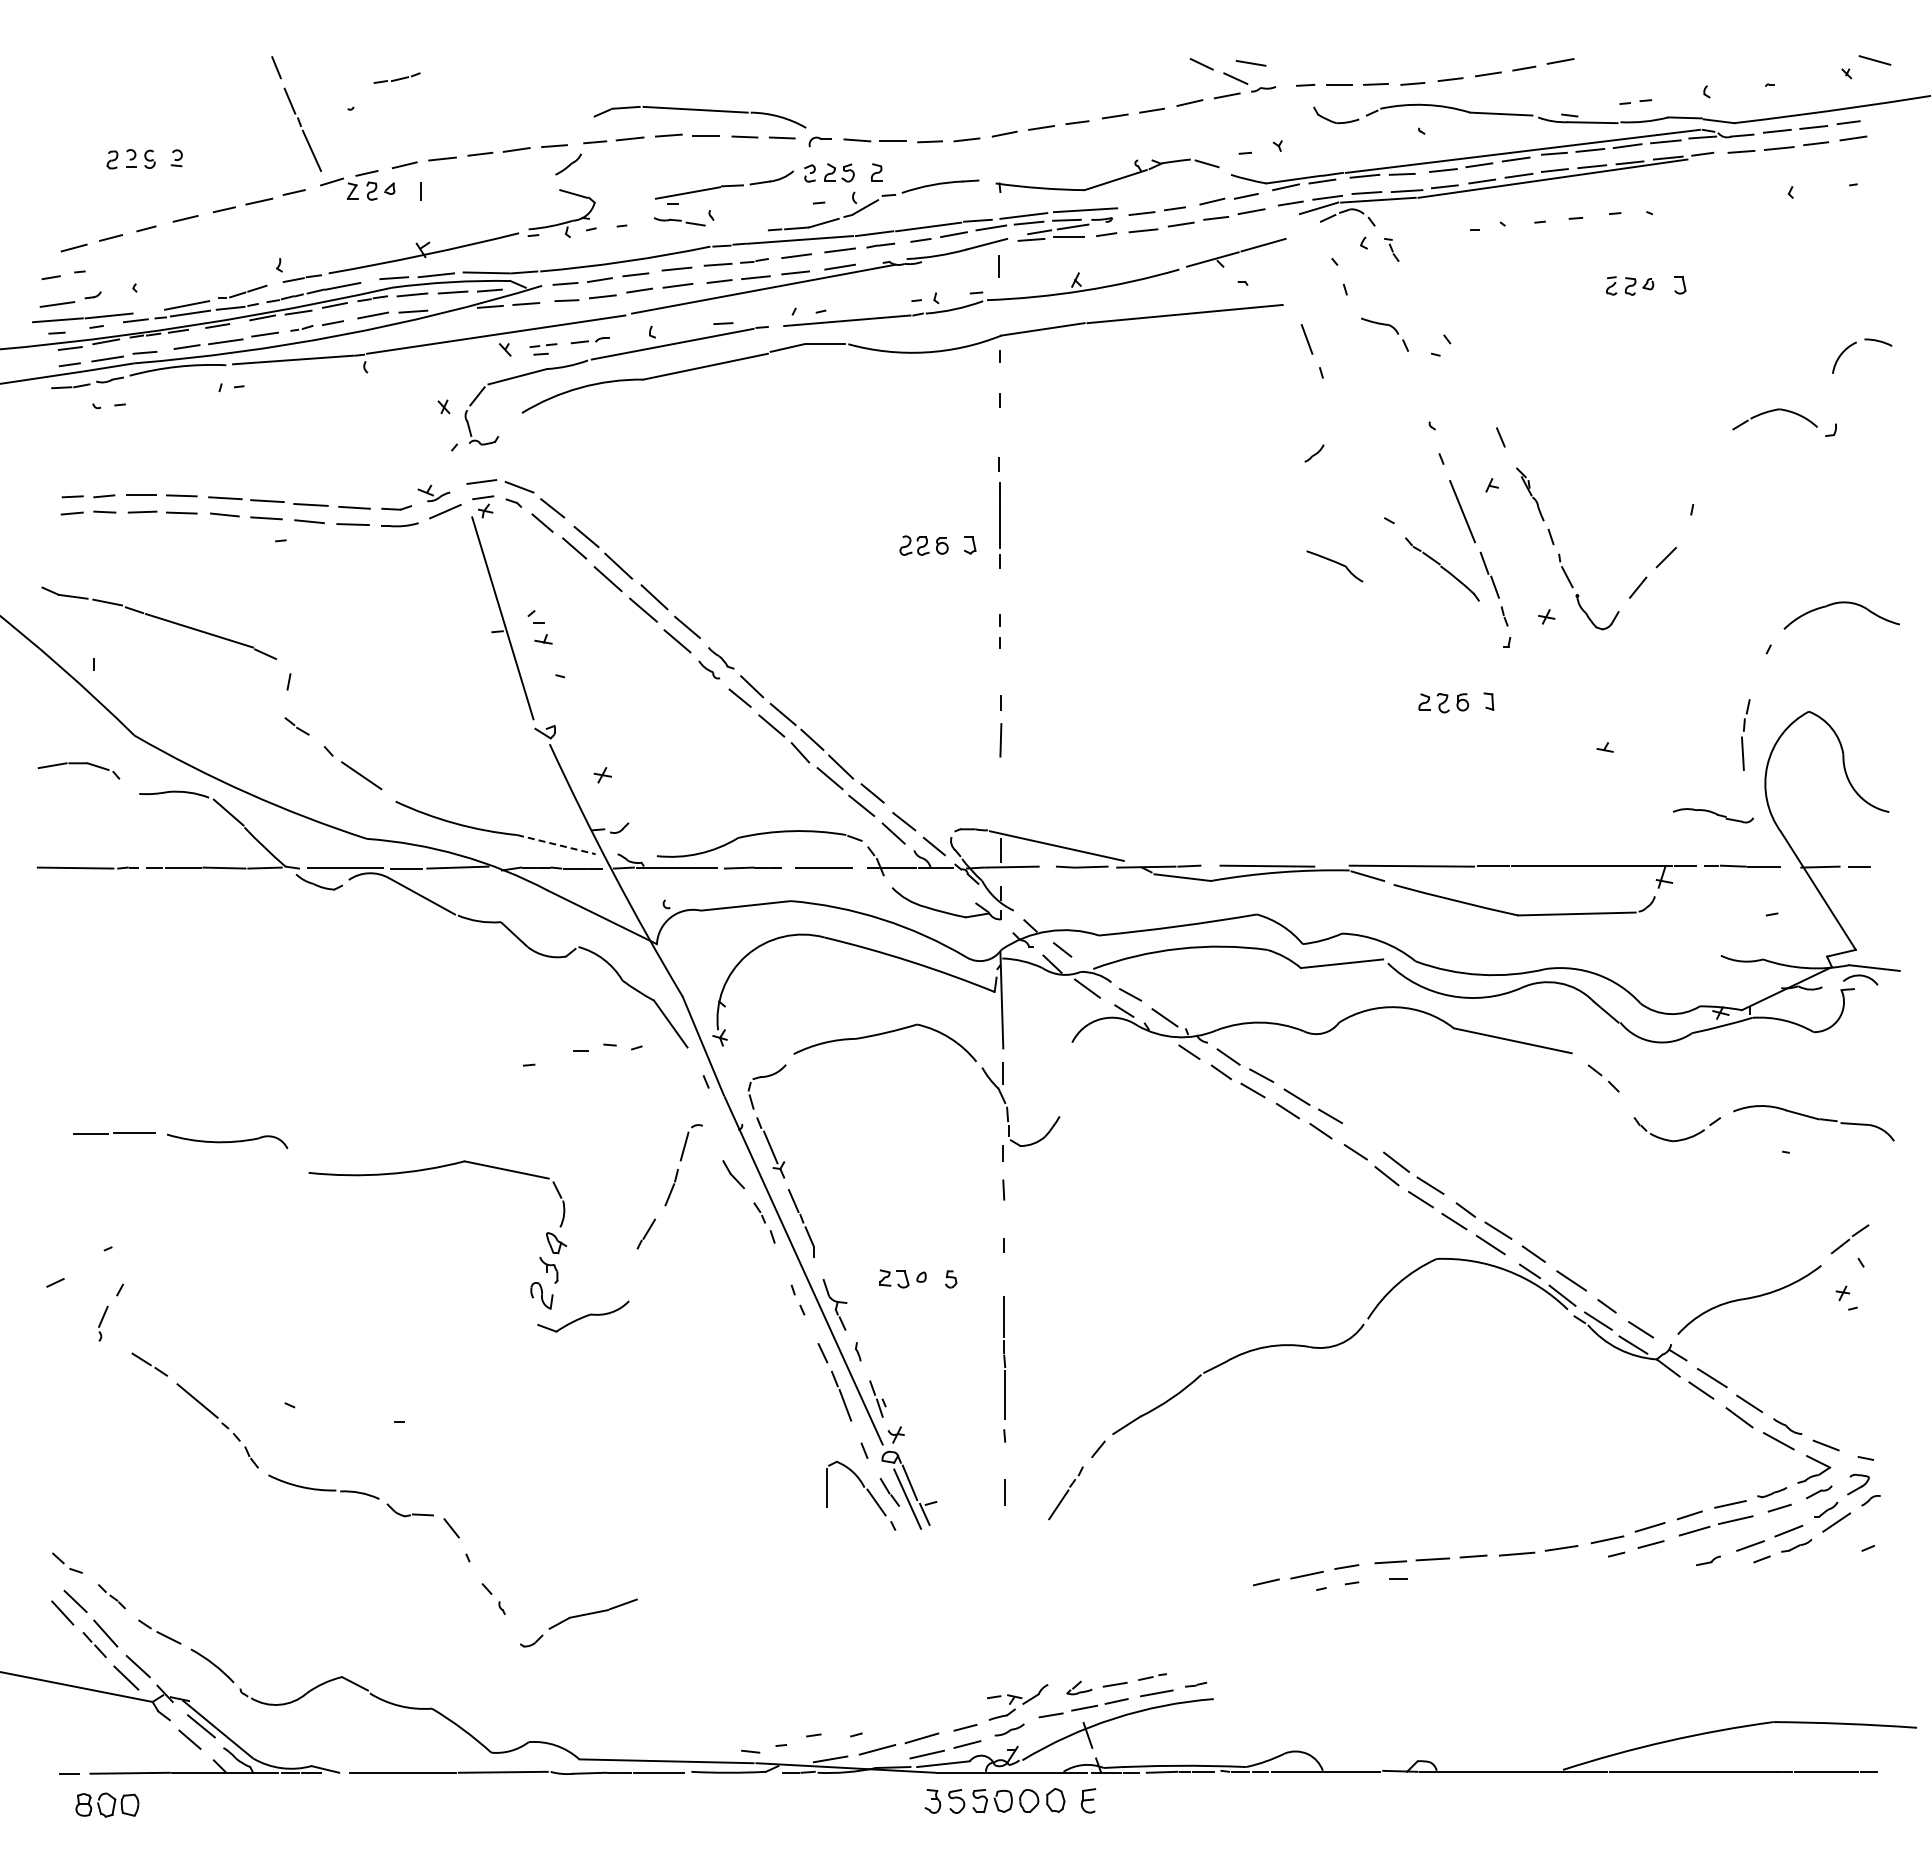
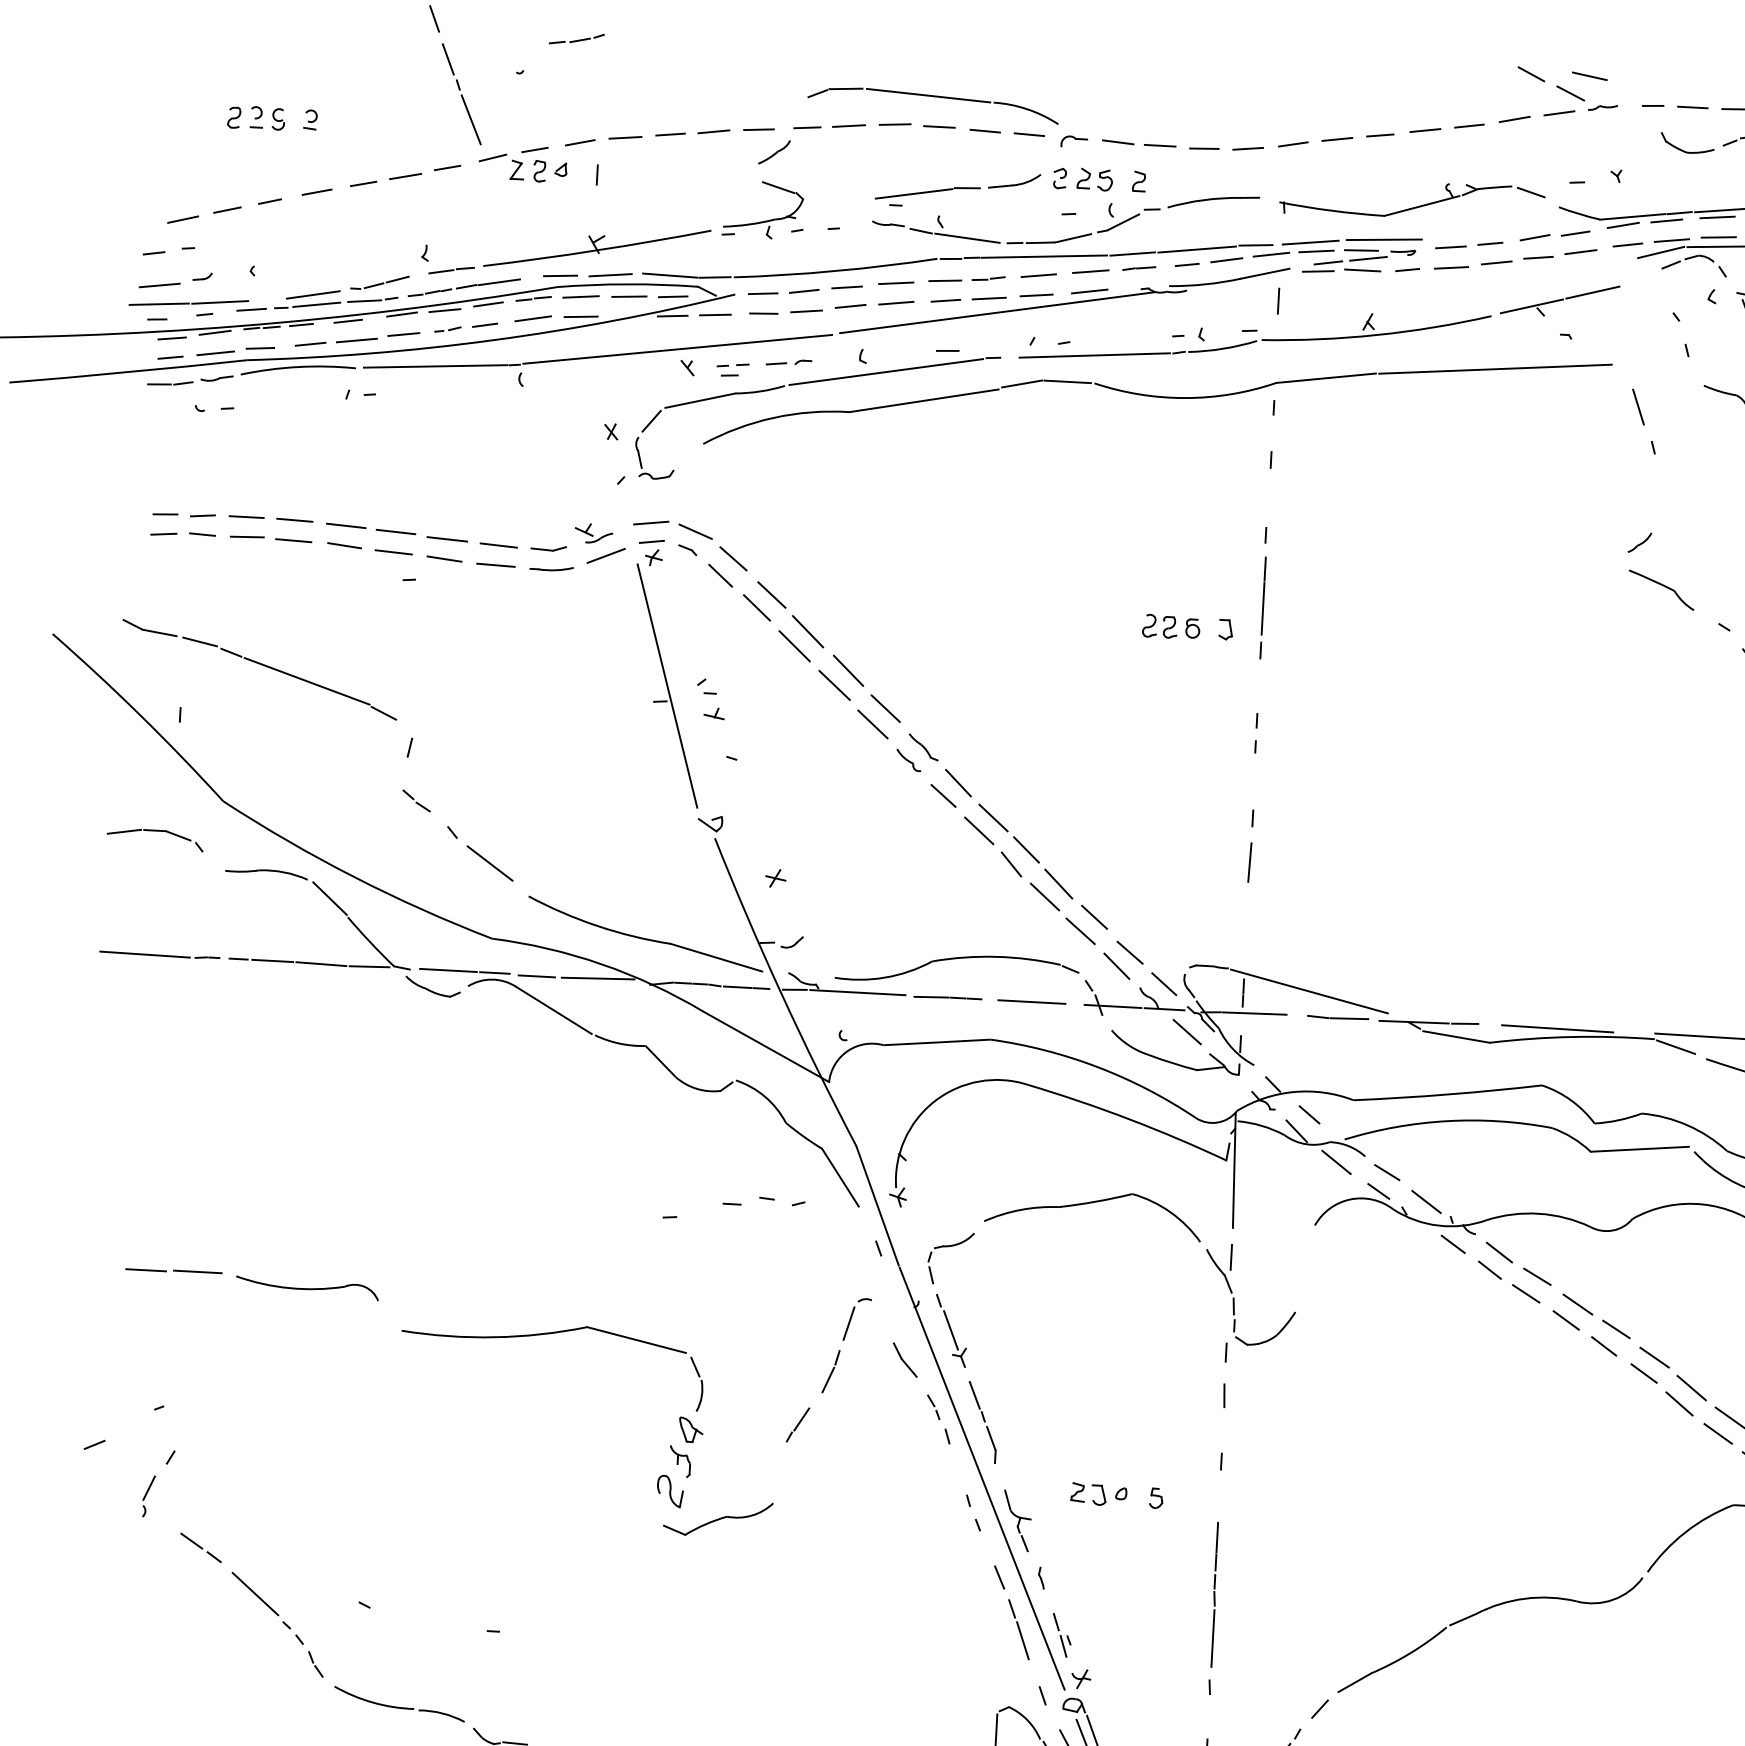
line: (734, 227) -> (967, 237), added
part: (1334, 566) -> (1661, 590), moved
line: (556, 844) -> (716, 957), dashed -> solid
line: (955, 885) -> (1186, 1031), added
line: (1363, 1138) -> (1654, 1357), added

